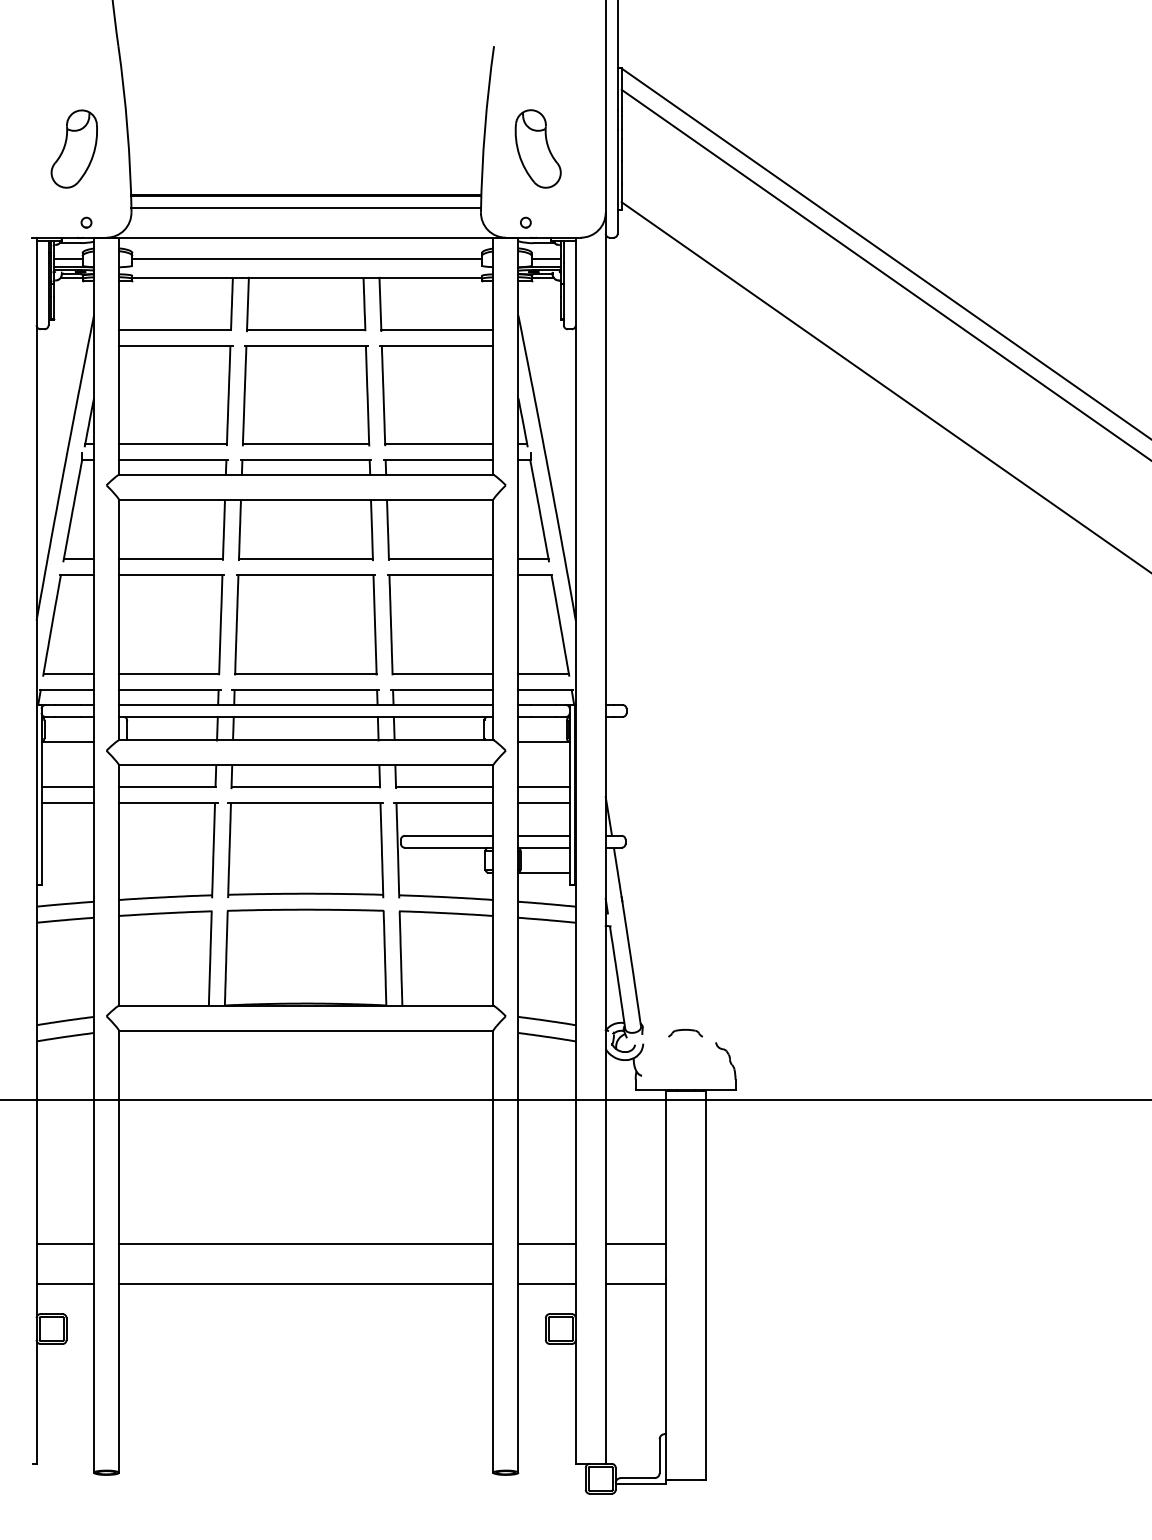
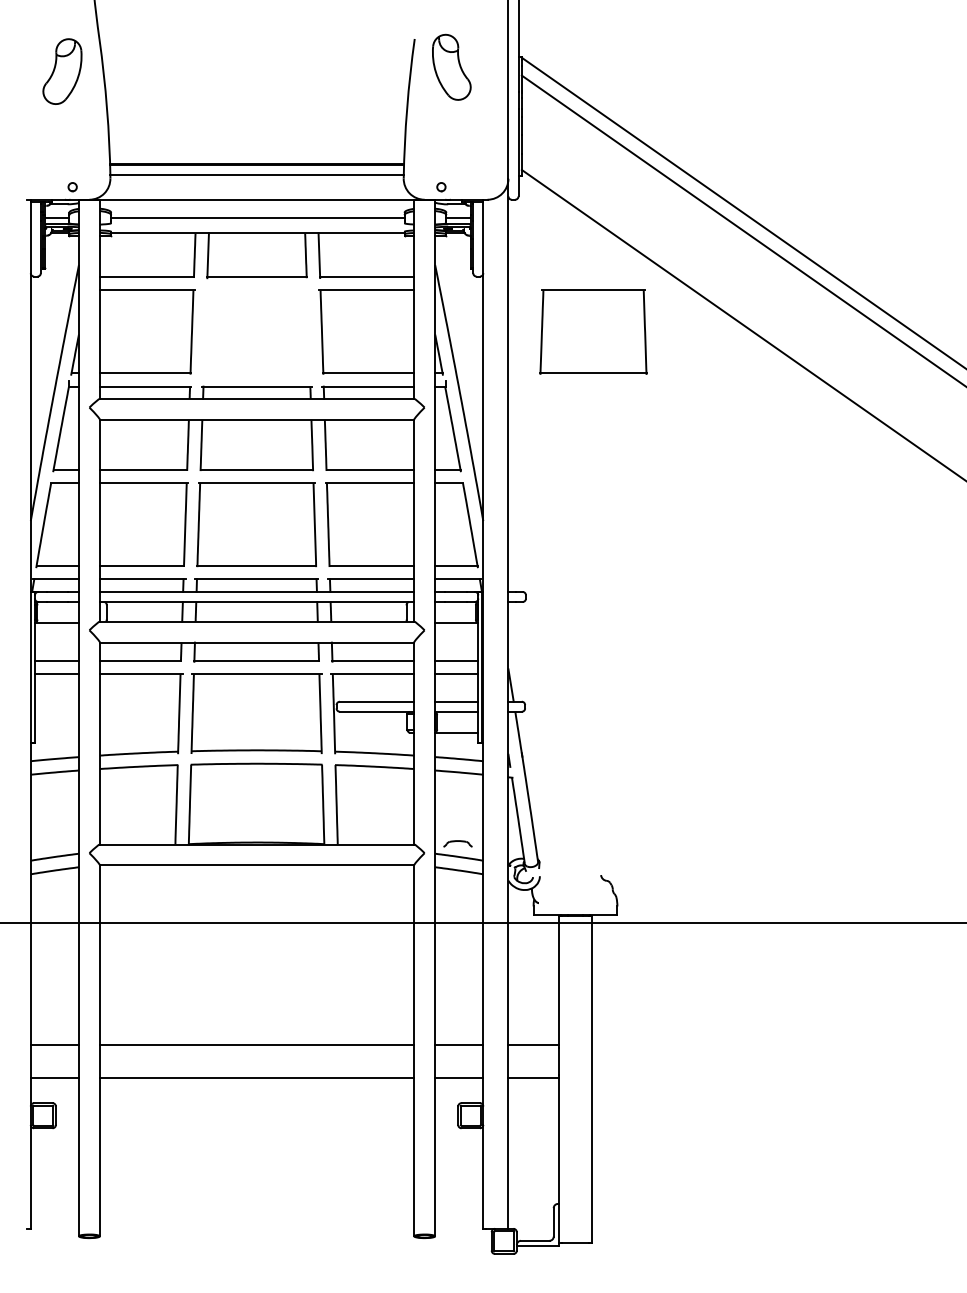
part: (73, 148) -> (61, 71), moved
part: (537, 148) -> (451, 66), moved
part: (306, 395) -> (593, 332), moved
part: (685, 1033) -> (457, 844), moved

